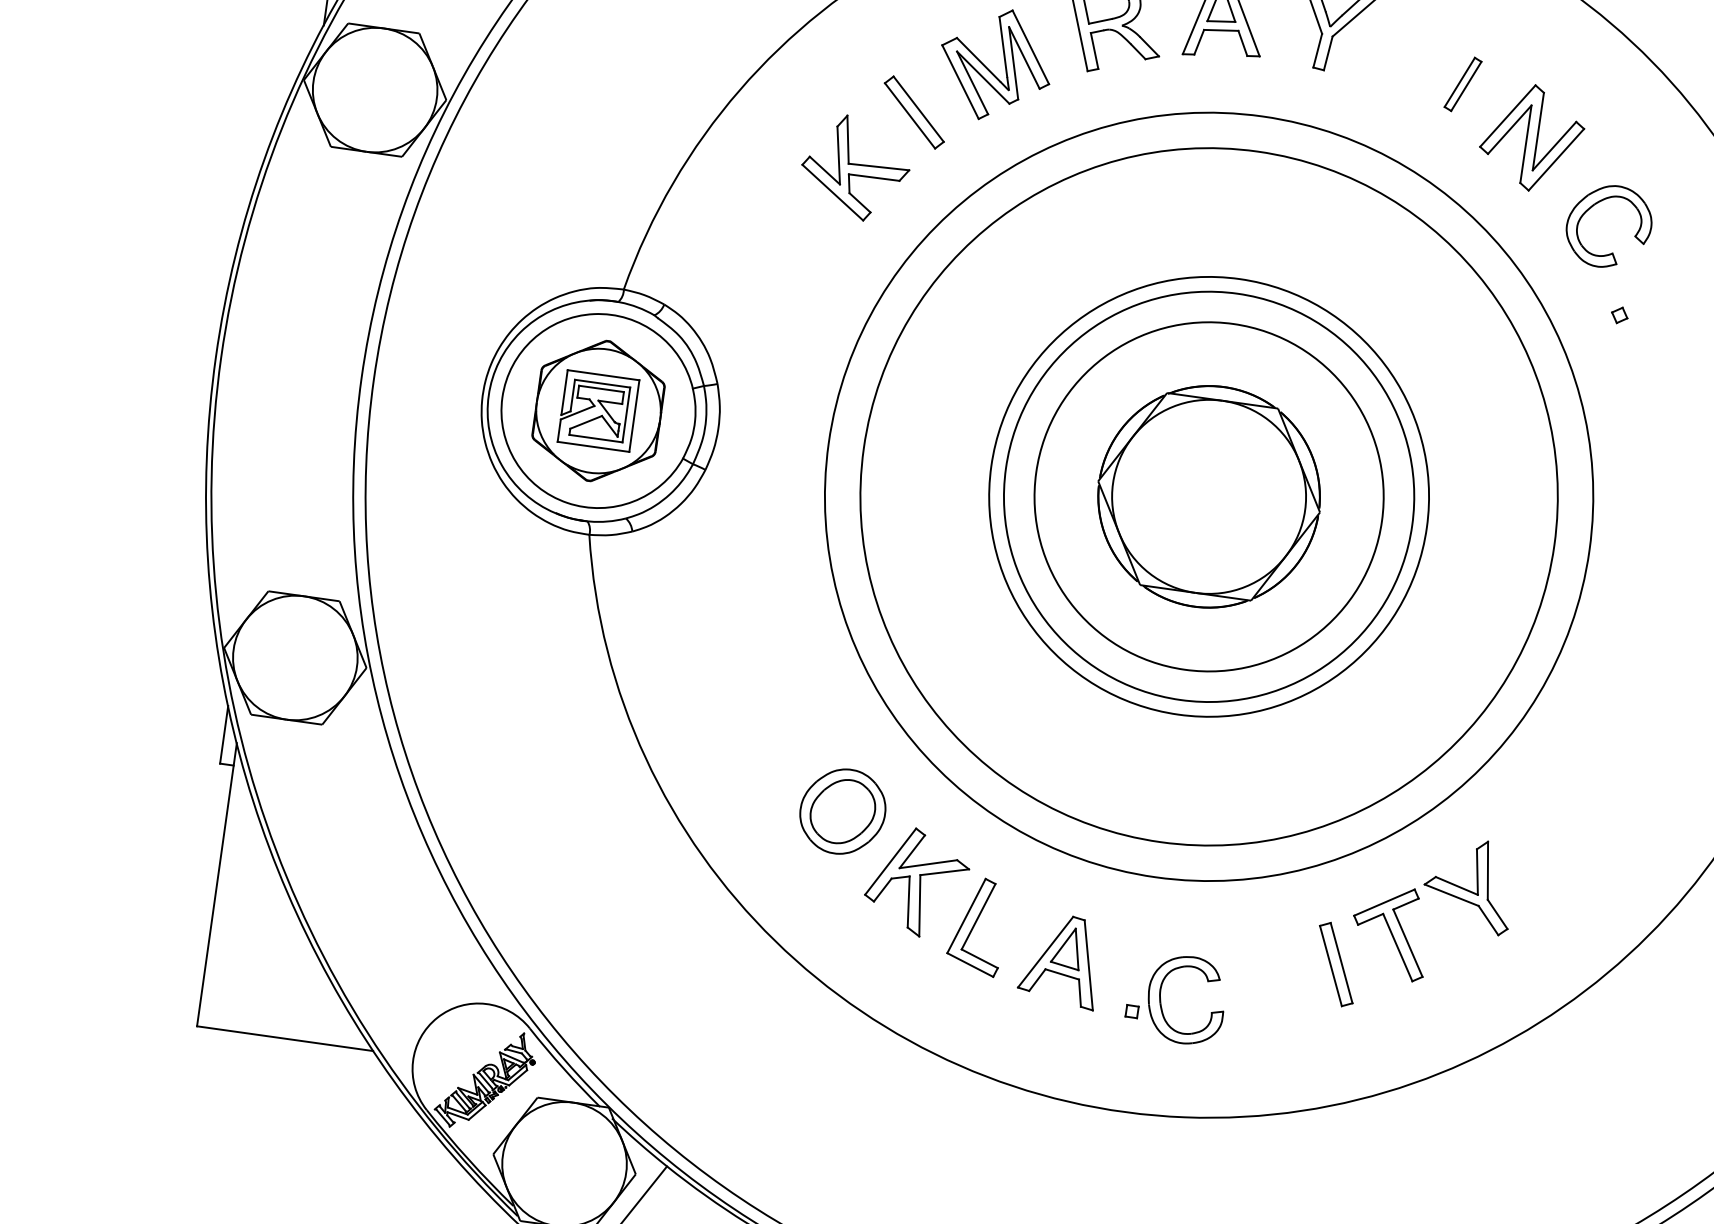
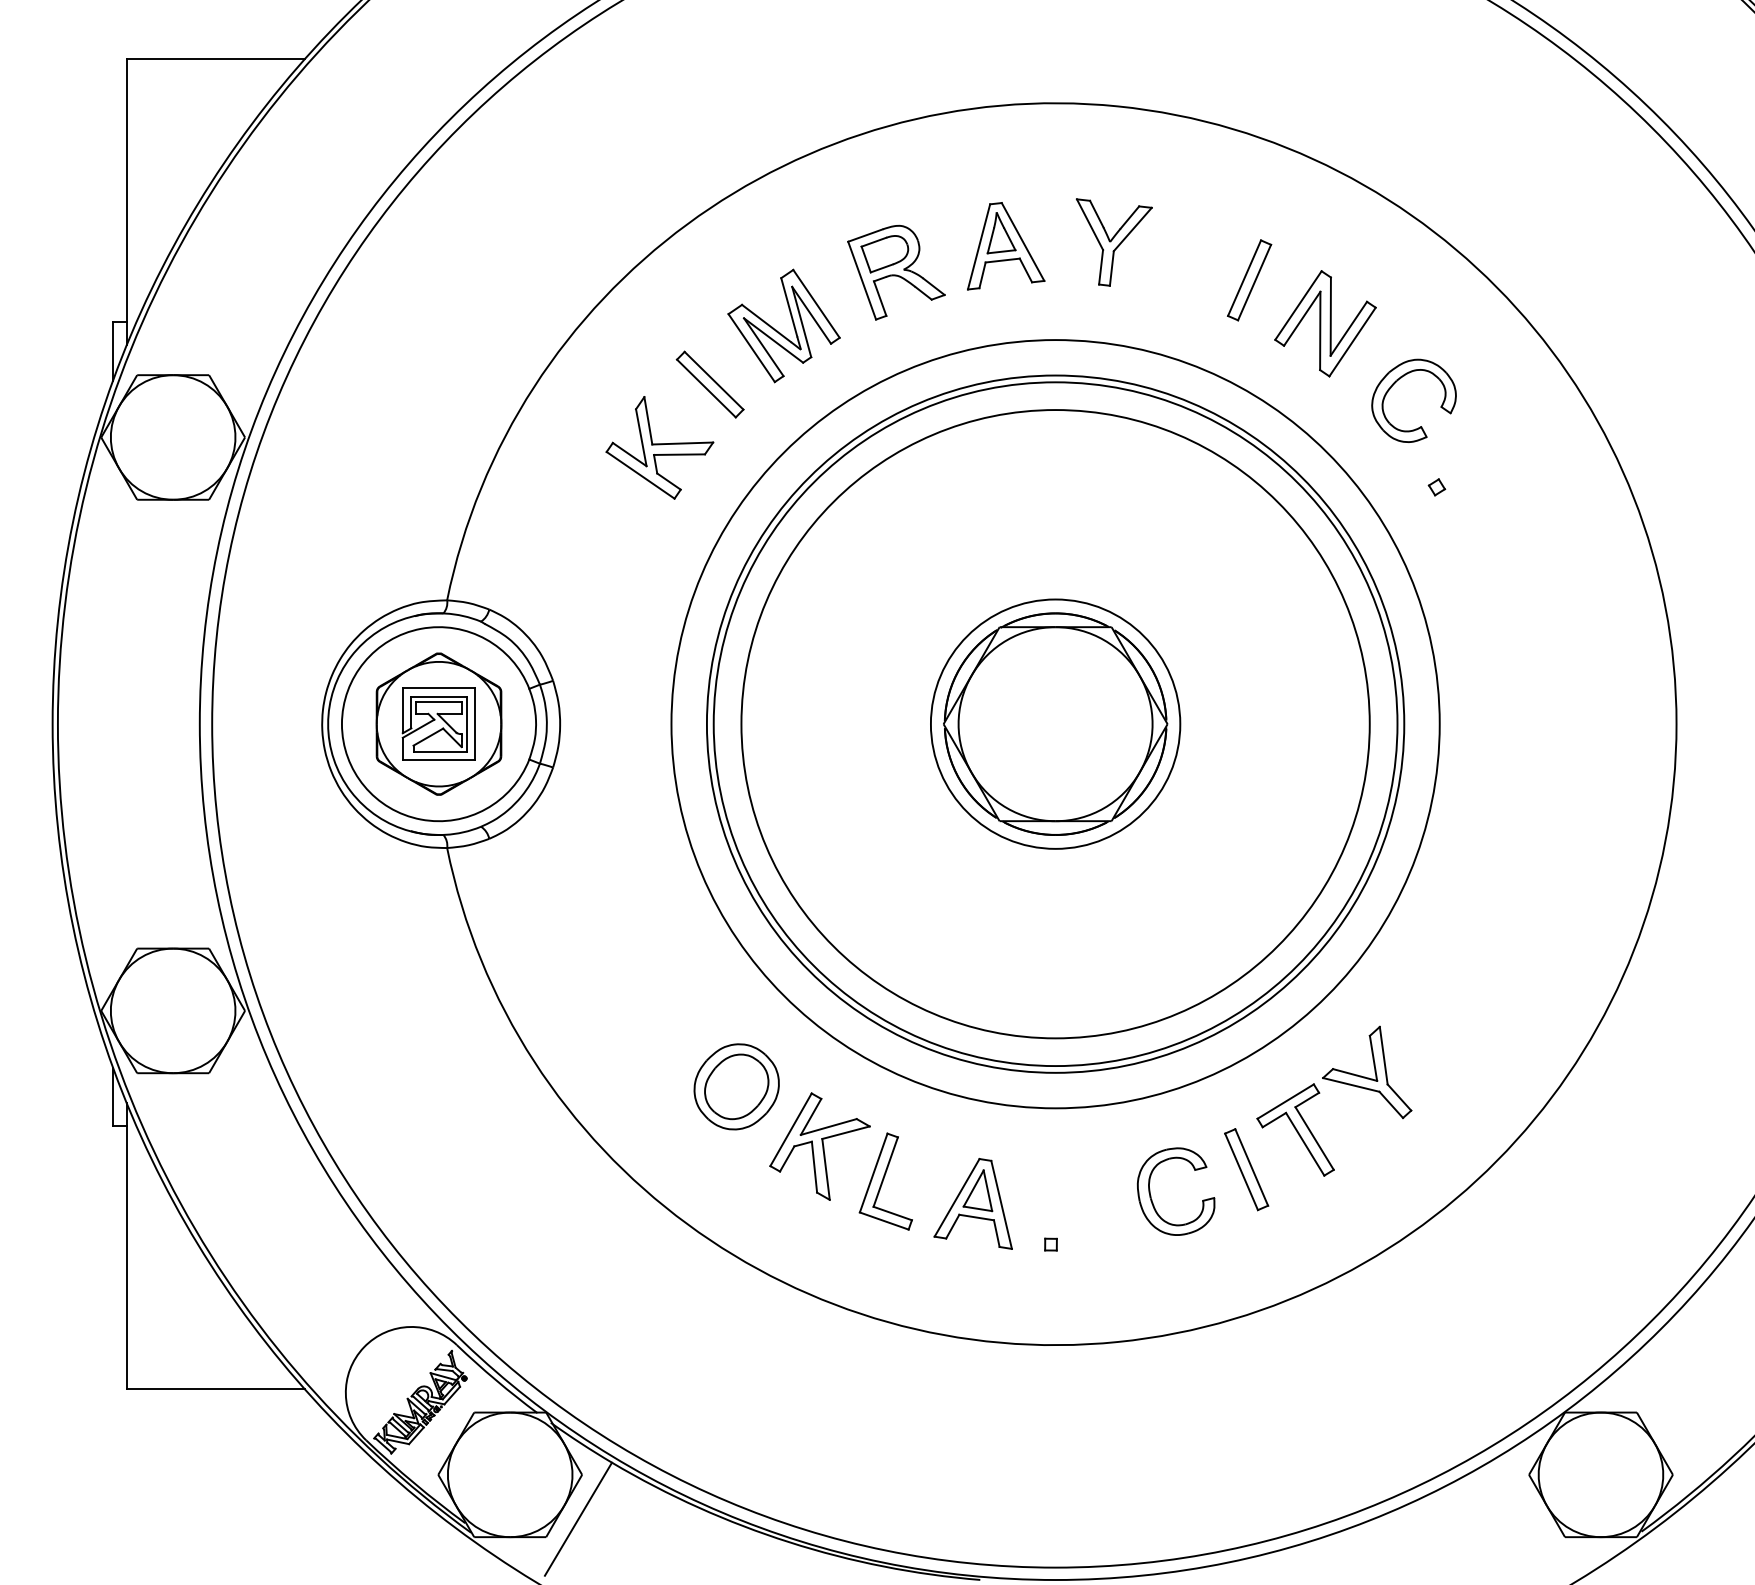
part: (1462, 84) -> (1249, 280), size x1.43
circle: (1209, 496) -> (1055, 723), size x0.71
circle: (1208, 497) -> (1055, 724), size x1.43
circle: (1208, 497) -> (1055, 724), size x1.67
part: (1161, 1000) -> (1151, 1195), moved

